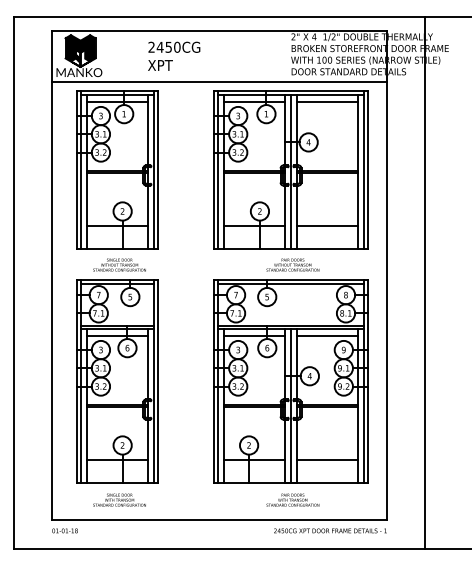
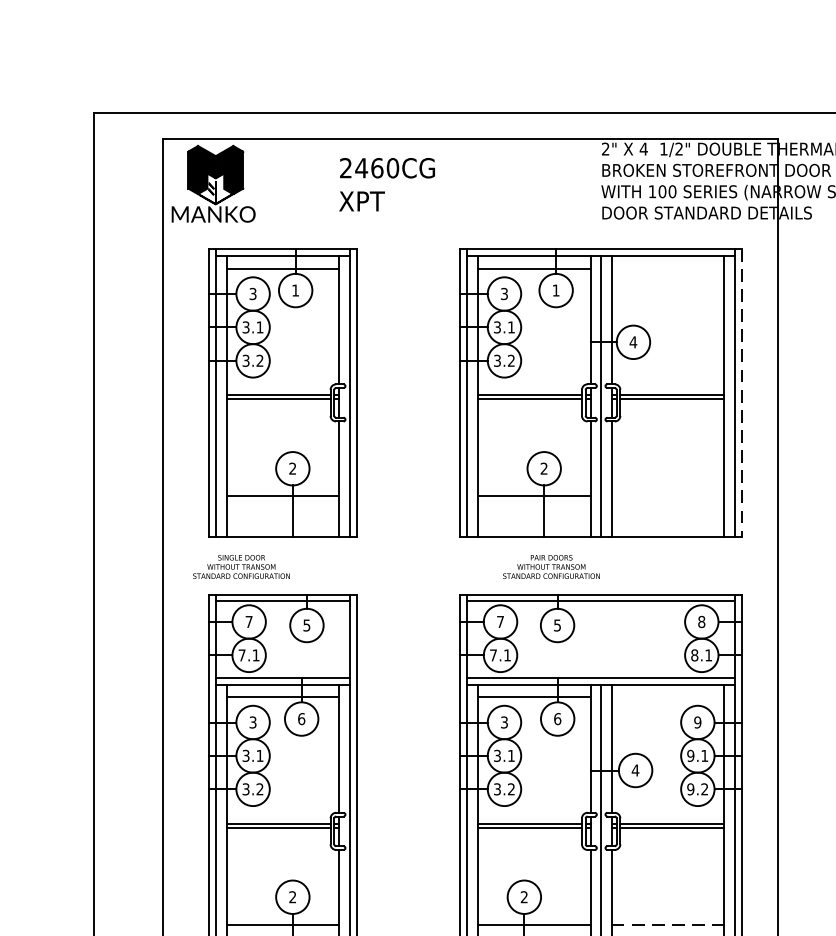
text: (168, 46) -> (376, 166), 2450CG -> 2460CG
line: (219, 82) -> (470, 232), removed
line: (327, 102) -> (667, 269), removed
line: (368, 169) -> (743, 391), solid -> dashed
line: (327, 226) -> (667, 496), removed
text: (119, 264) -> (241, 565), moved
text: (292, 264) -> (550, 565), moved
line: (327, 336) -> (667, 697), removed
line: (327, 460) -> (667, 924), solid -> dashed

